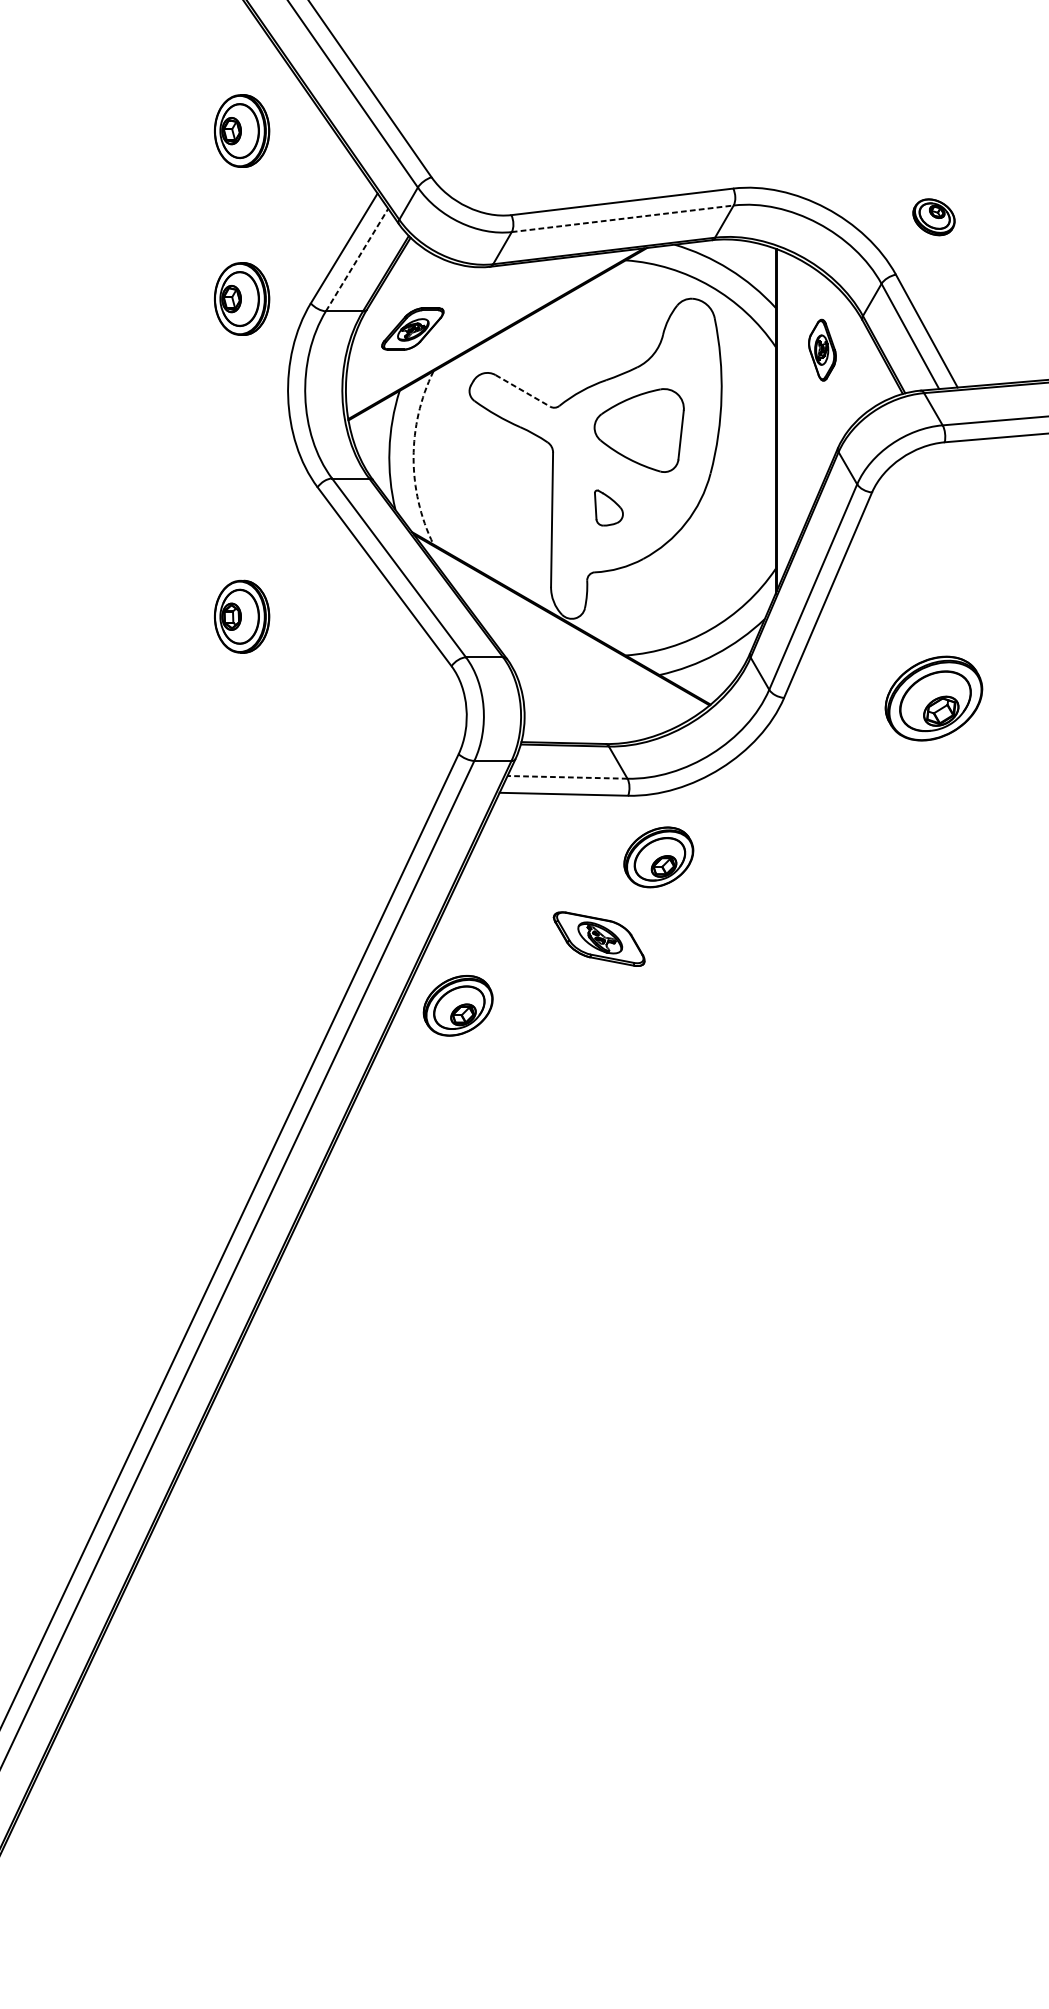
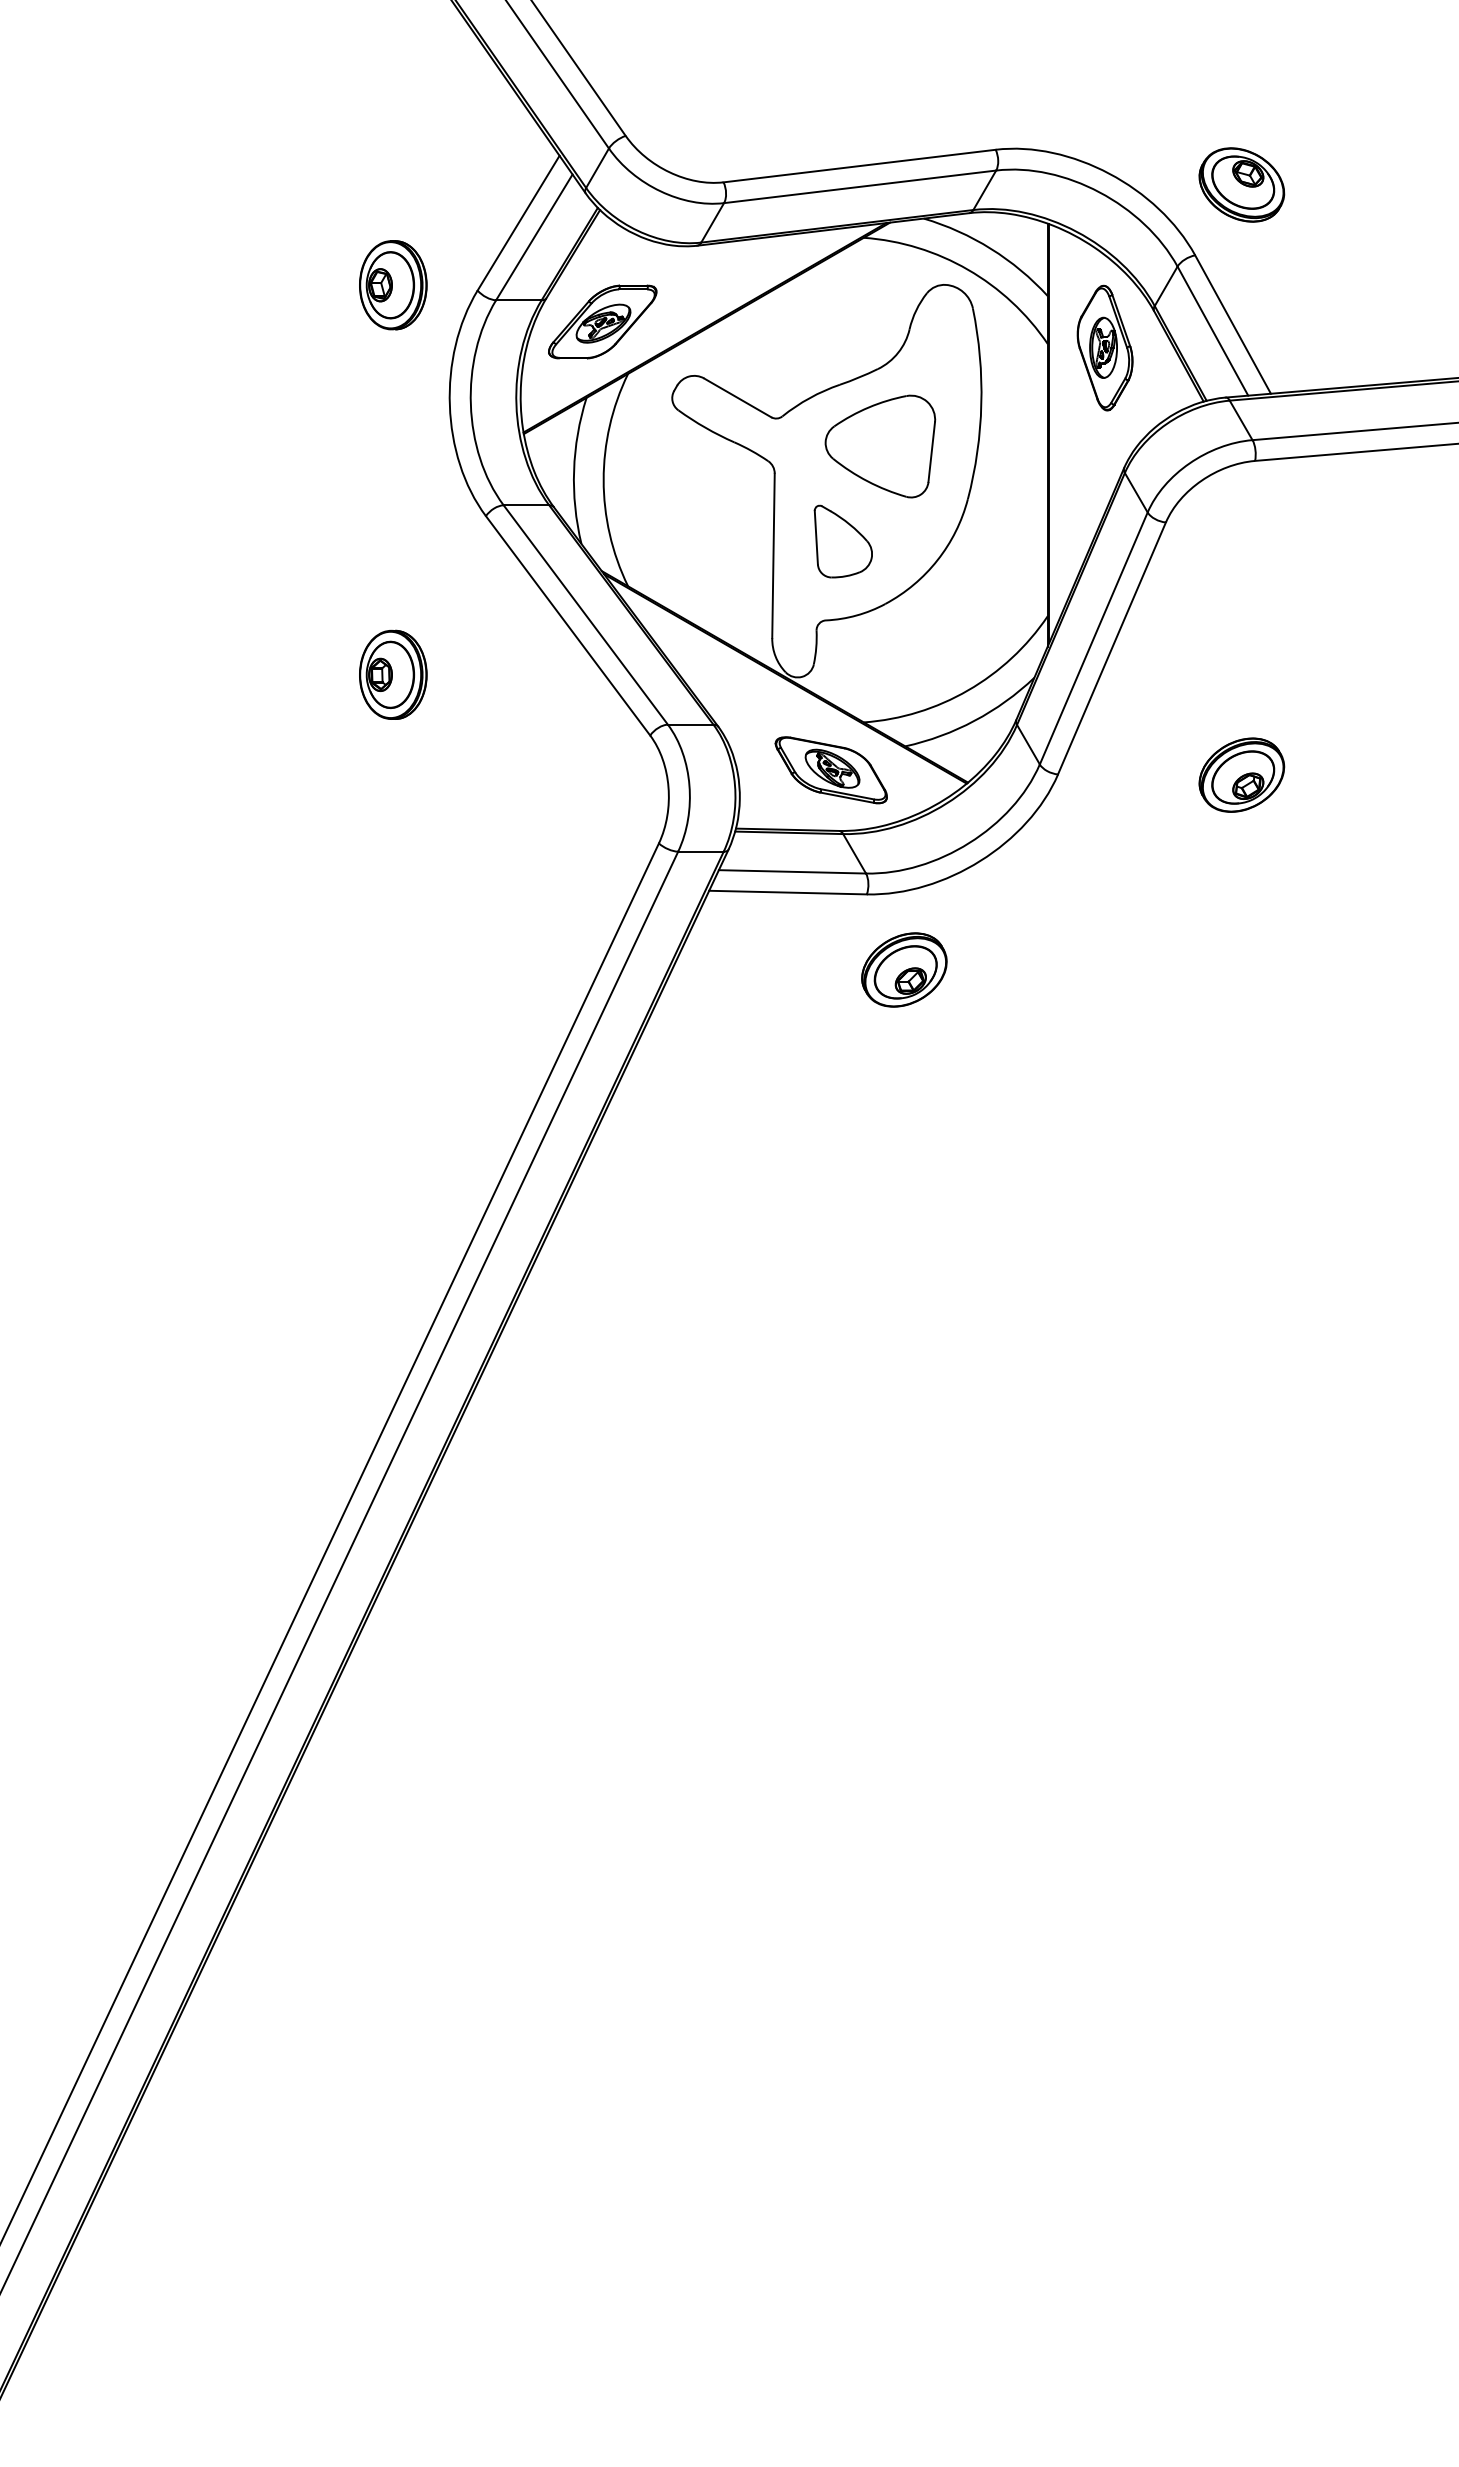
part: (242, 131) -> (393, 79), removed
part: (933, 216) -> (1241, 184), size x1.67
line: (623, 218) -> (860, 186), dashed -> solid
line: (357, 260) -> (534, 237), dashed -> solid
part: (412, 328) -> (602, 321), size x1.43
part: (821, 349) -> (1104, 347), size x1.67
line: (522, 390) -> (737, 397), dashed -> solid
arc: (413, 458) -> (603, 480), dashed -> solid
part: (608, 507) -> (842, 541), size x1.67
part: (933, 697) -> (1241, 774), size x0.71
line: (567, 777) -> (792, 871), dashed -> solid
part: (598, 939) -> (830, 770), moved
part: (458, 1005) -> (658, 1151), removed

